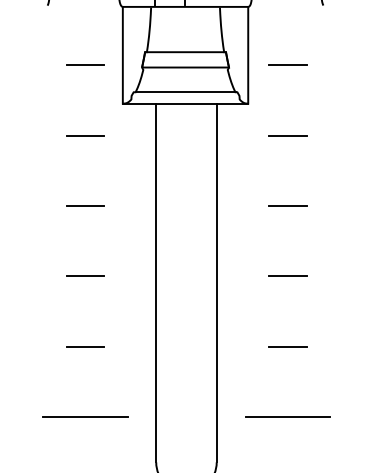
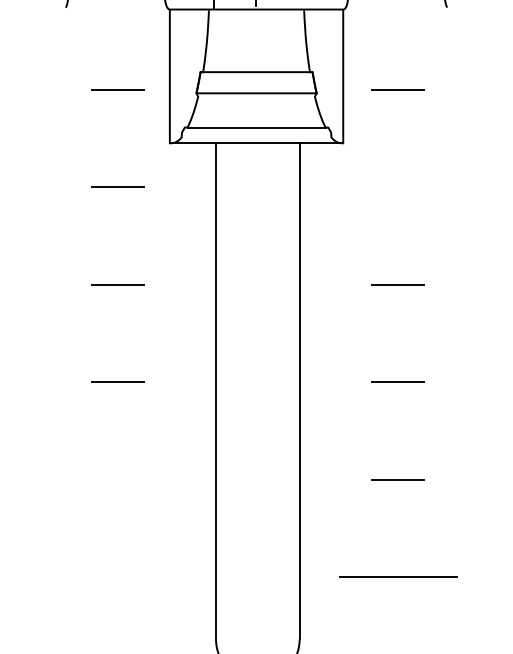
line: (287, 135) -> (397, 187), removed
line: (85, 346) -> (118, 479), removed
line: (85, 417) -> (118, 577), removed

